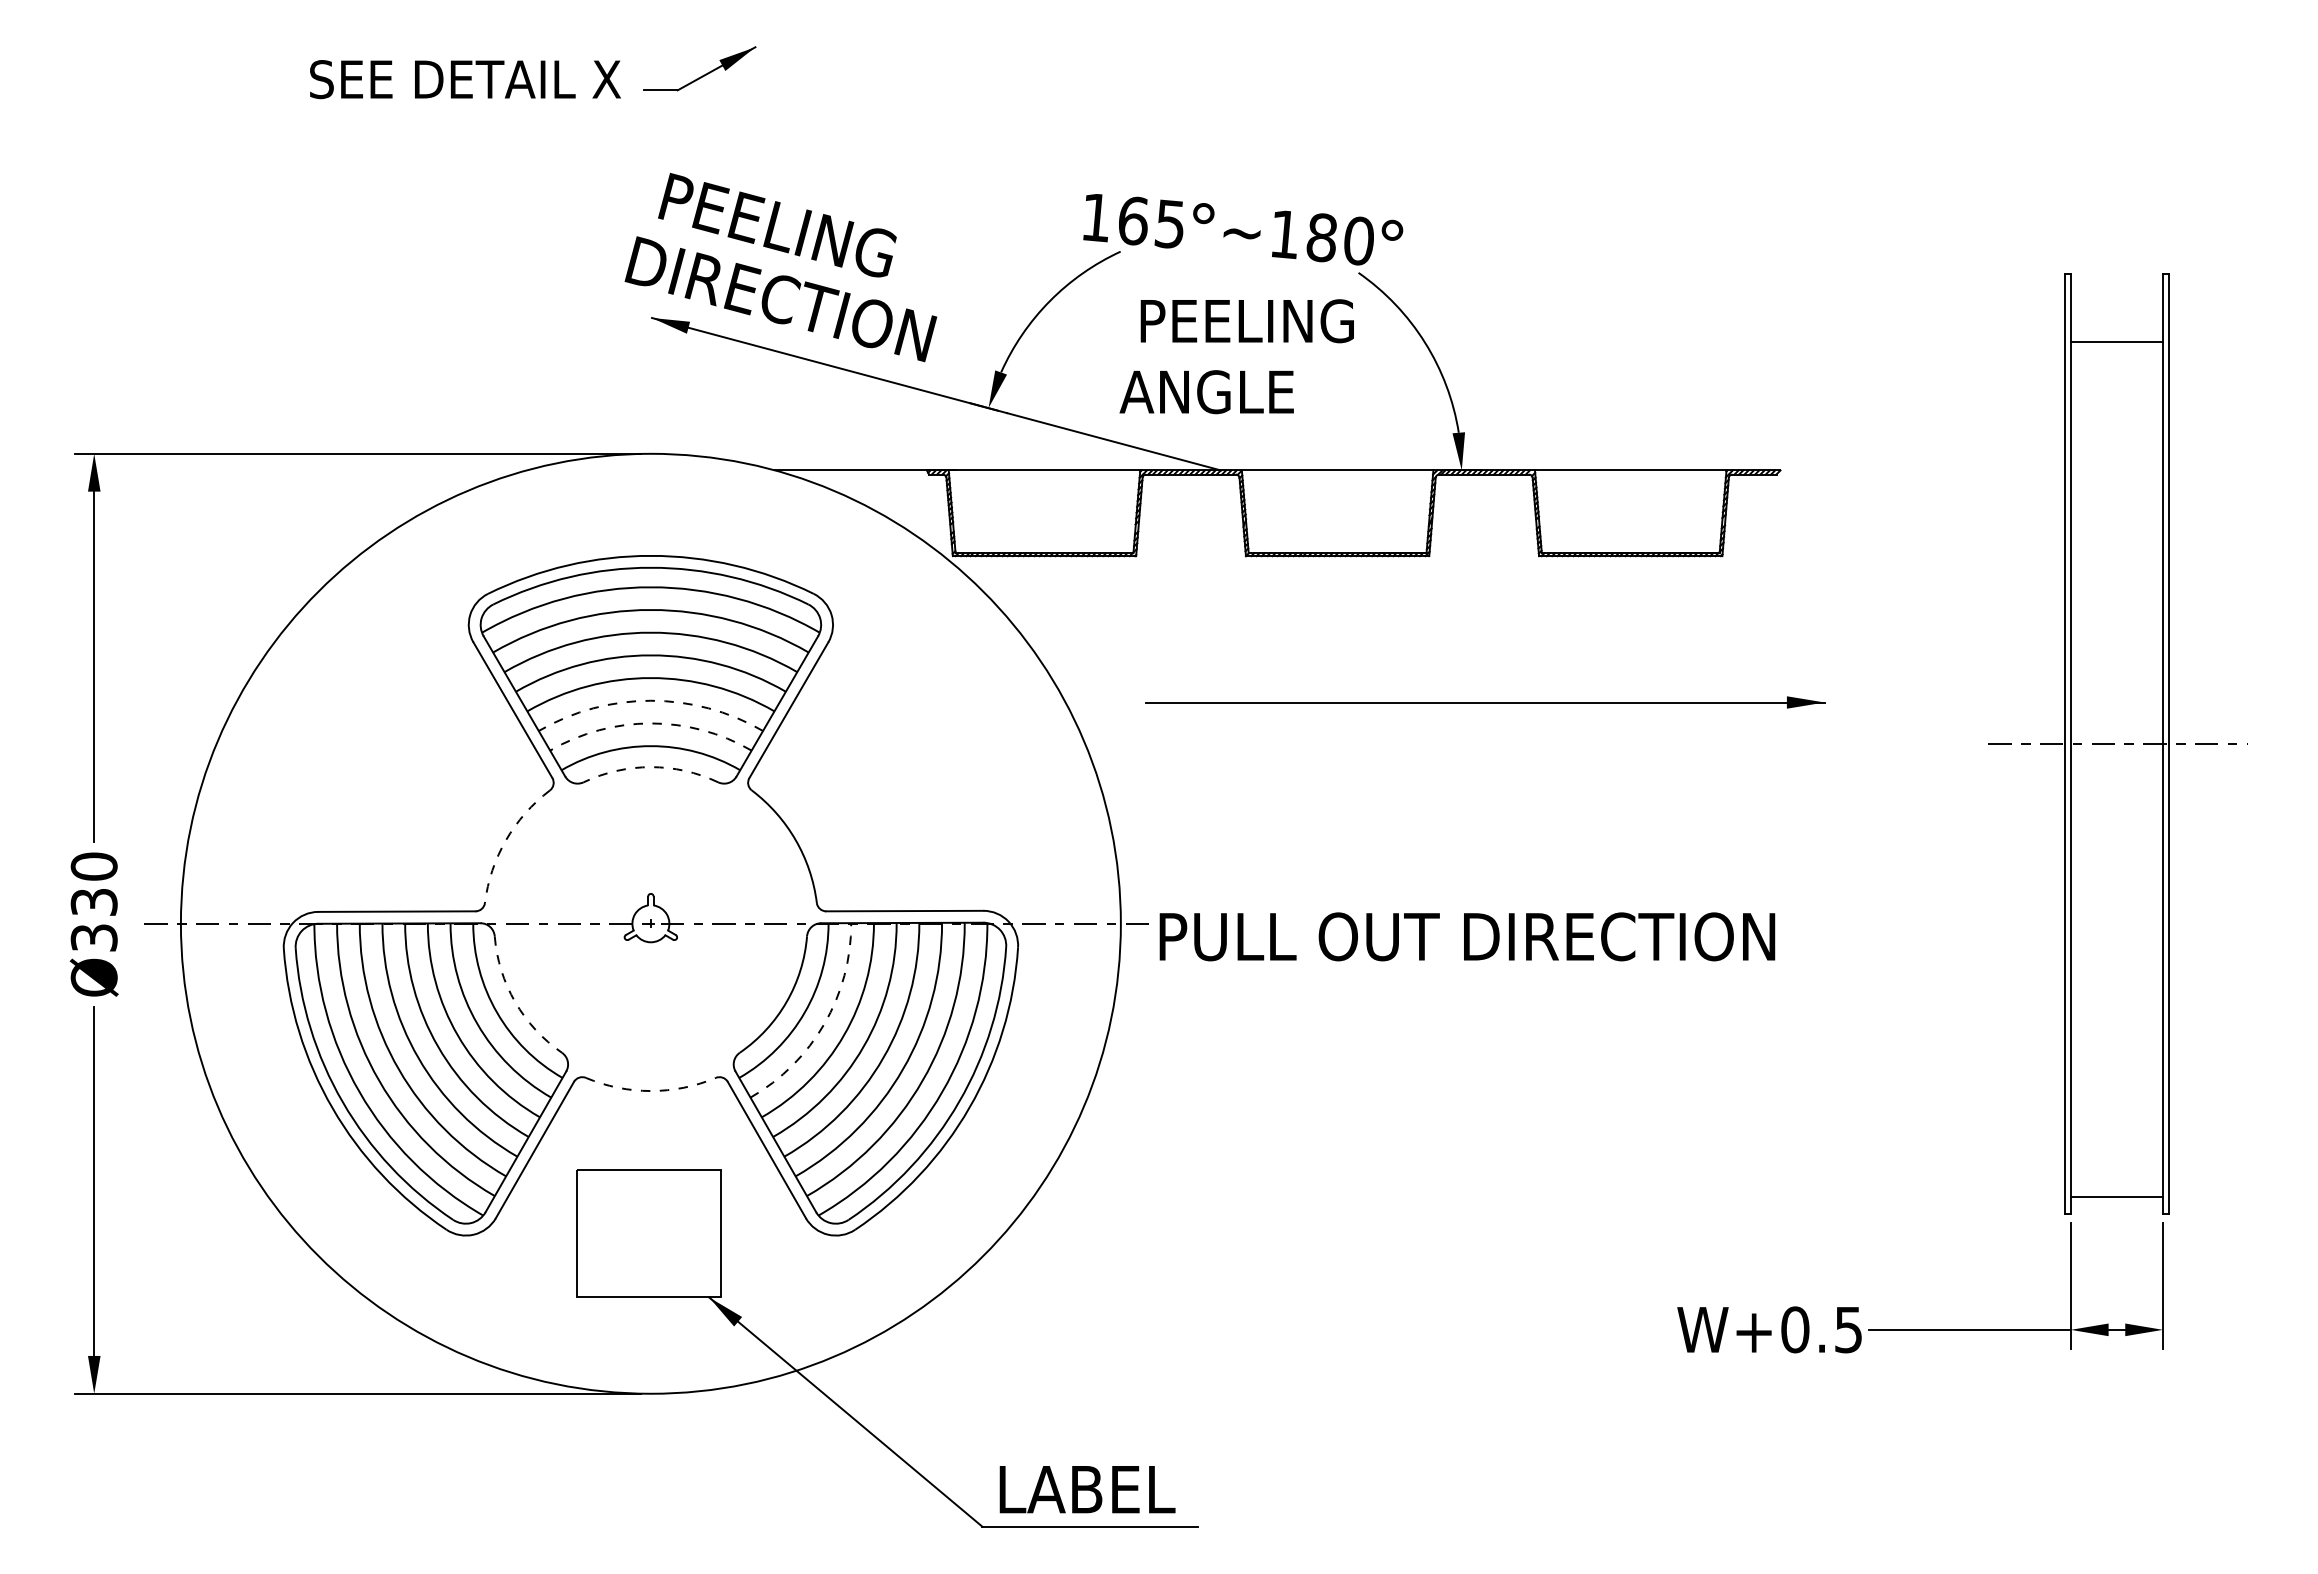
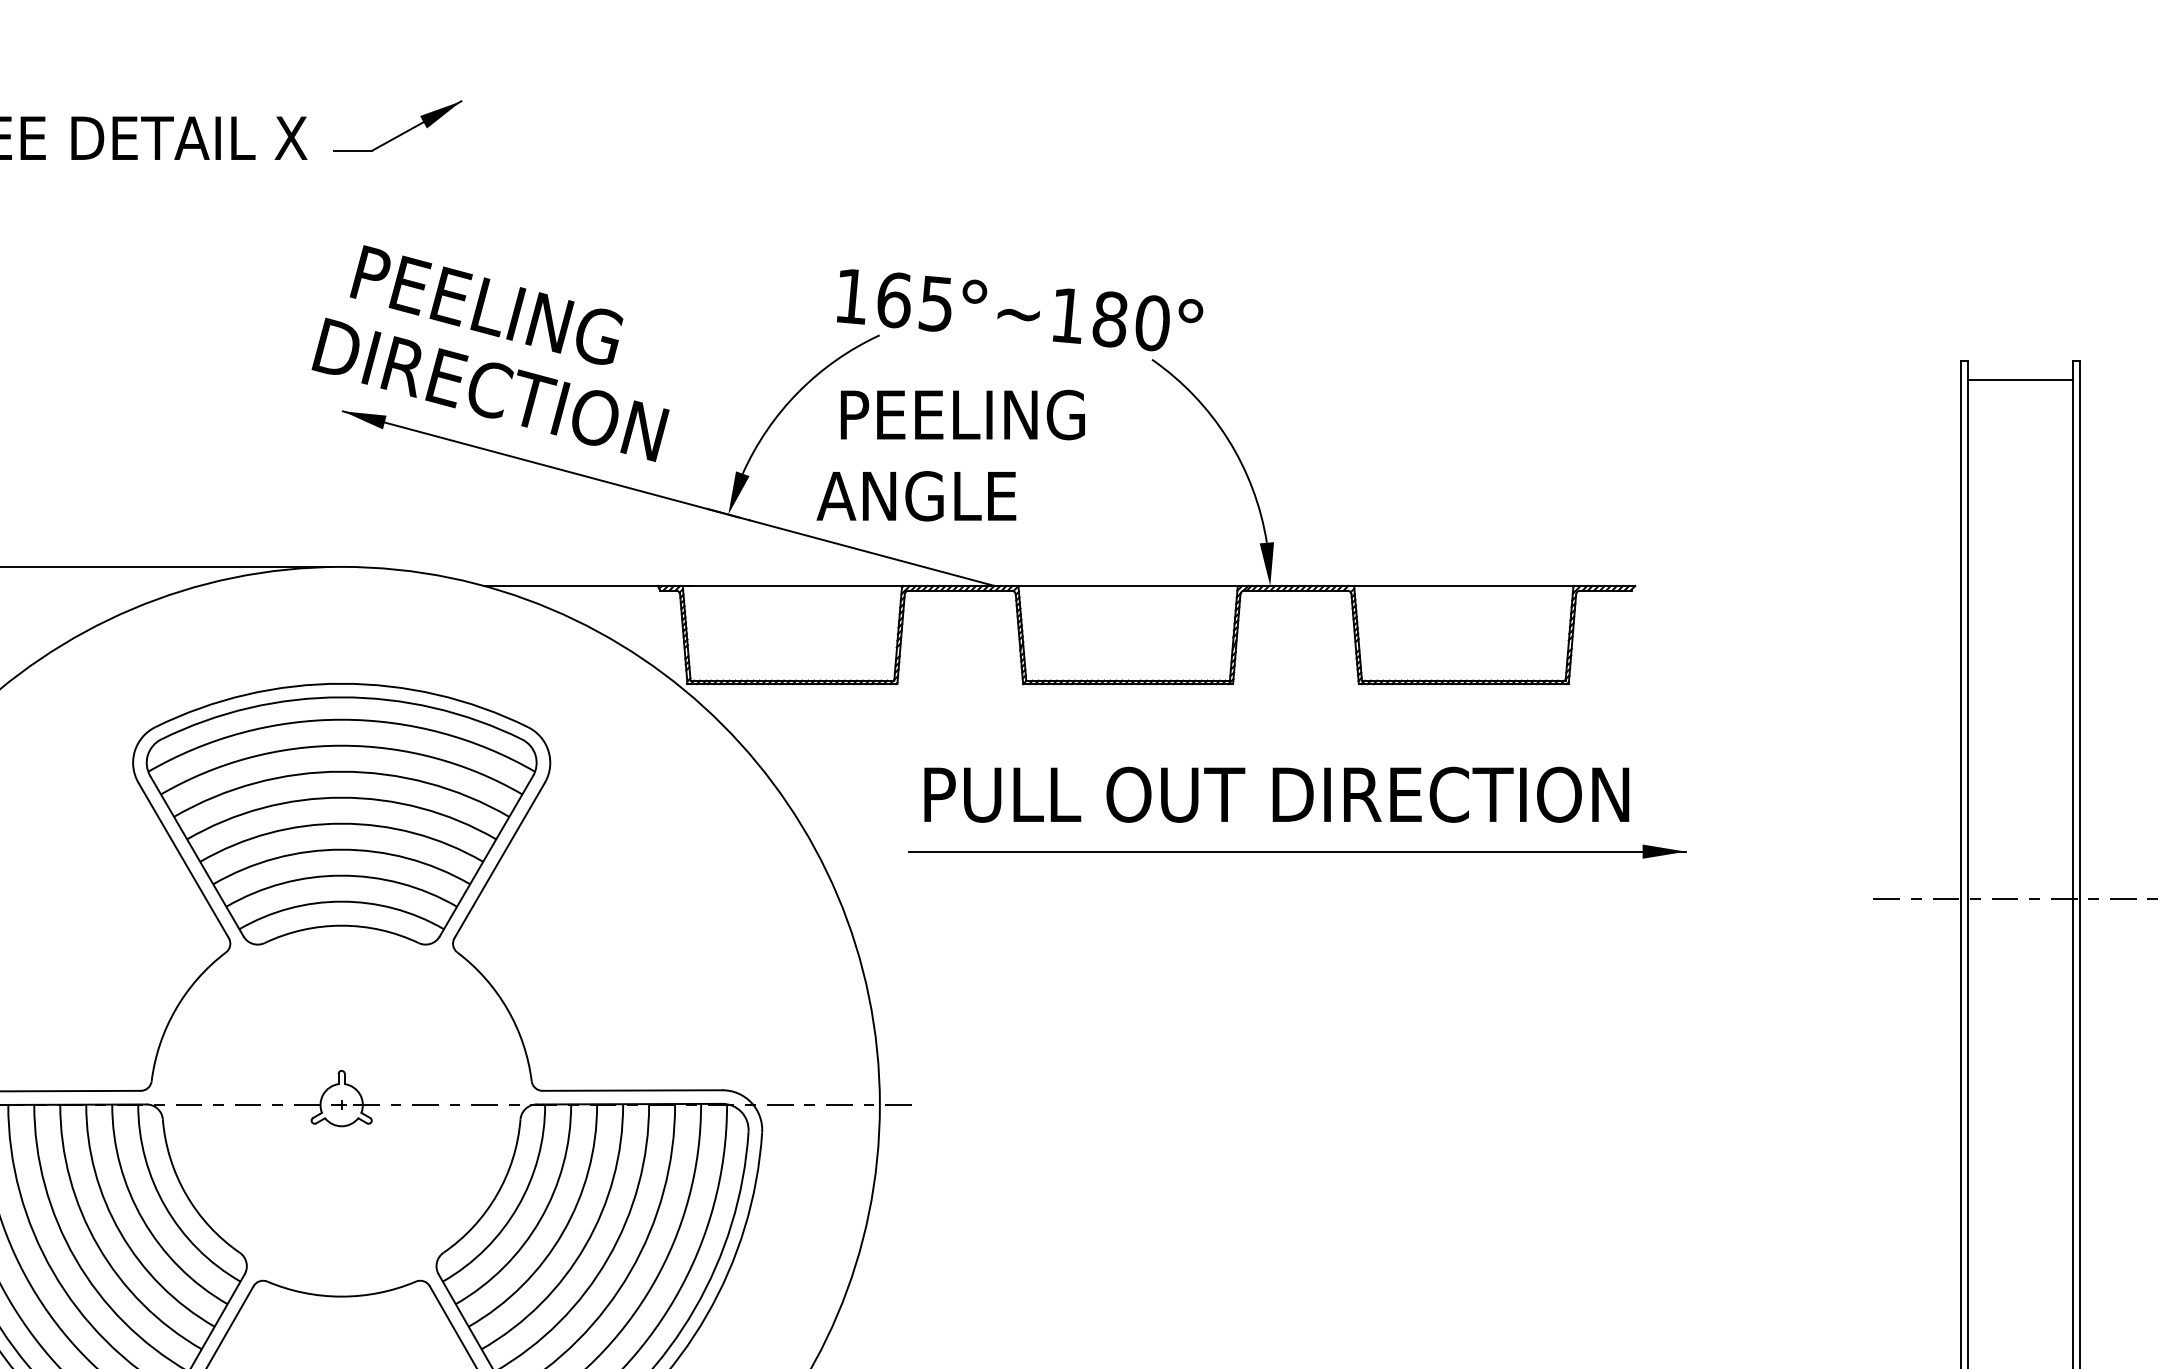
line: (2116, 342) -> (2020, 379), moved
text: (1236, 356) -> (950, 455), moved
arc: (650, 700) -> (341, 849), dashed -> solid
arc: (650, 723) -> (341, 875), dashed -> solid
arc: (650, 767) -> (341, 926), dashed -> solid
arc: (506, 840) -> (176, 1009), dashed -> solid
text: (1467, 936) -> (1276, 794), moved
arc: (515, 1002) -> (186, 1195), dashed -> solid
arc: (824, 1023) -> (540, 1219), dashed -> solid
arc: (650, 1091) -> (341, 1297), dashed -> solid

